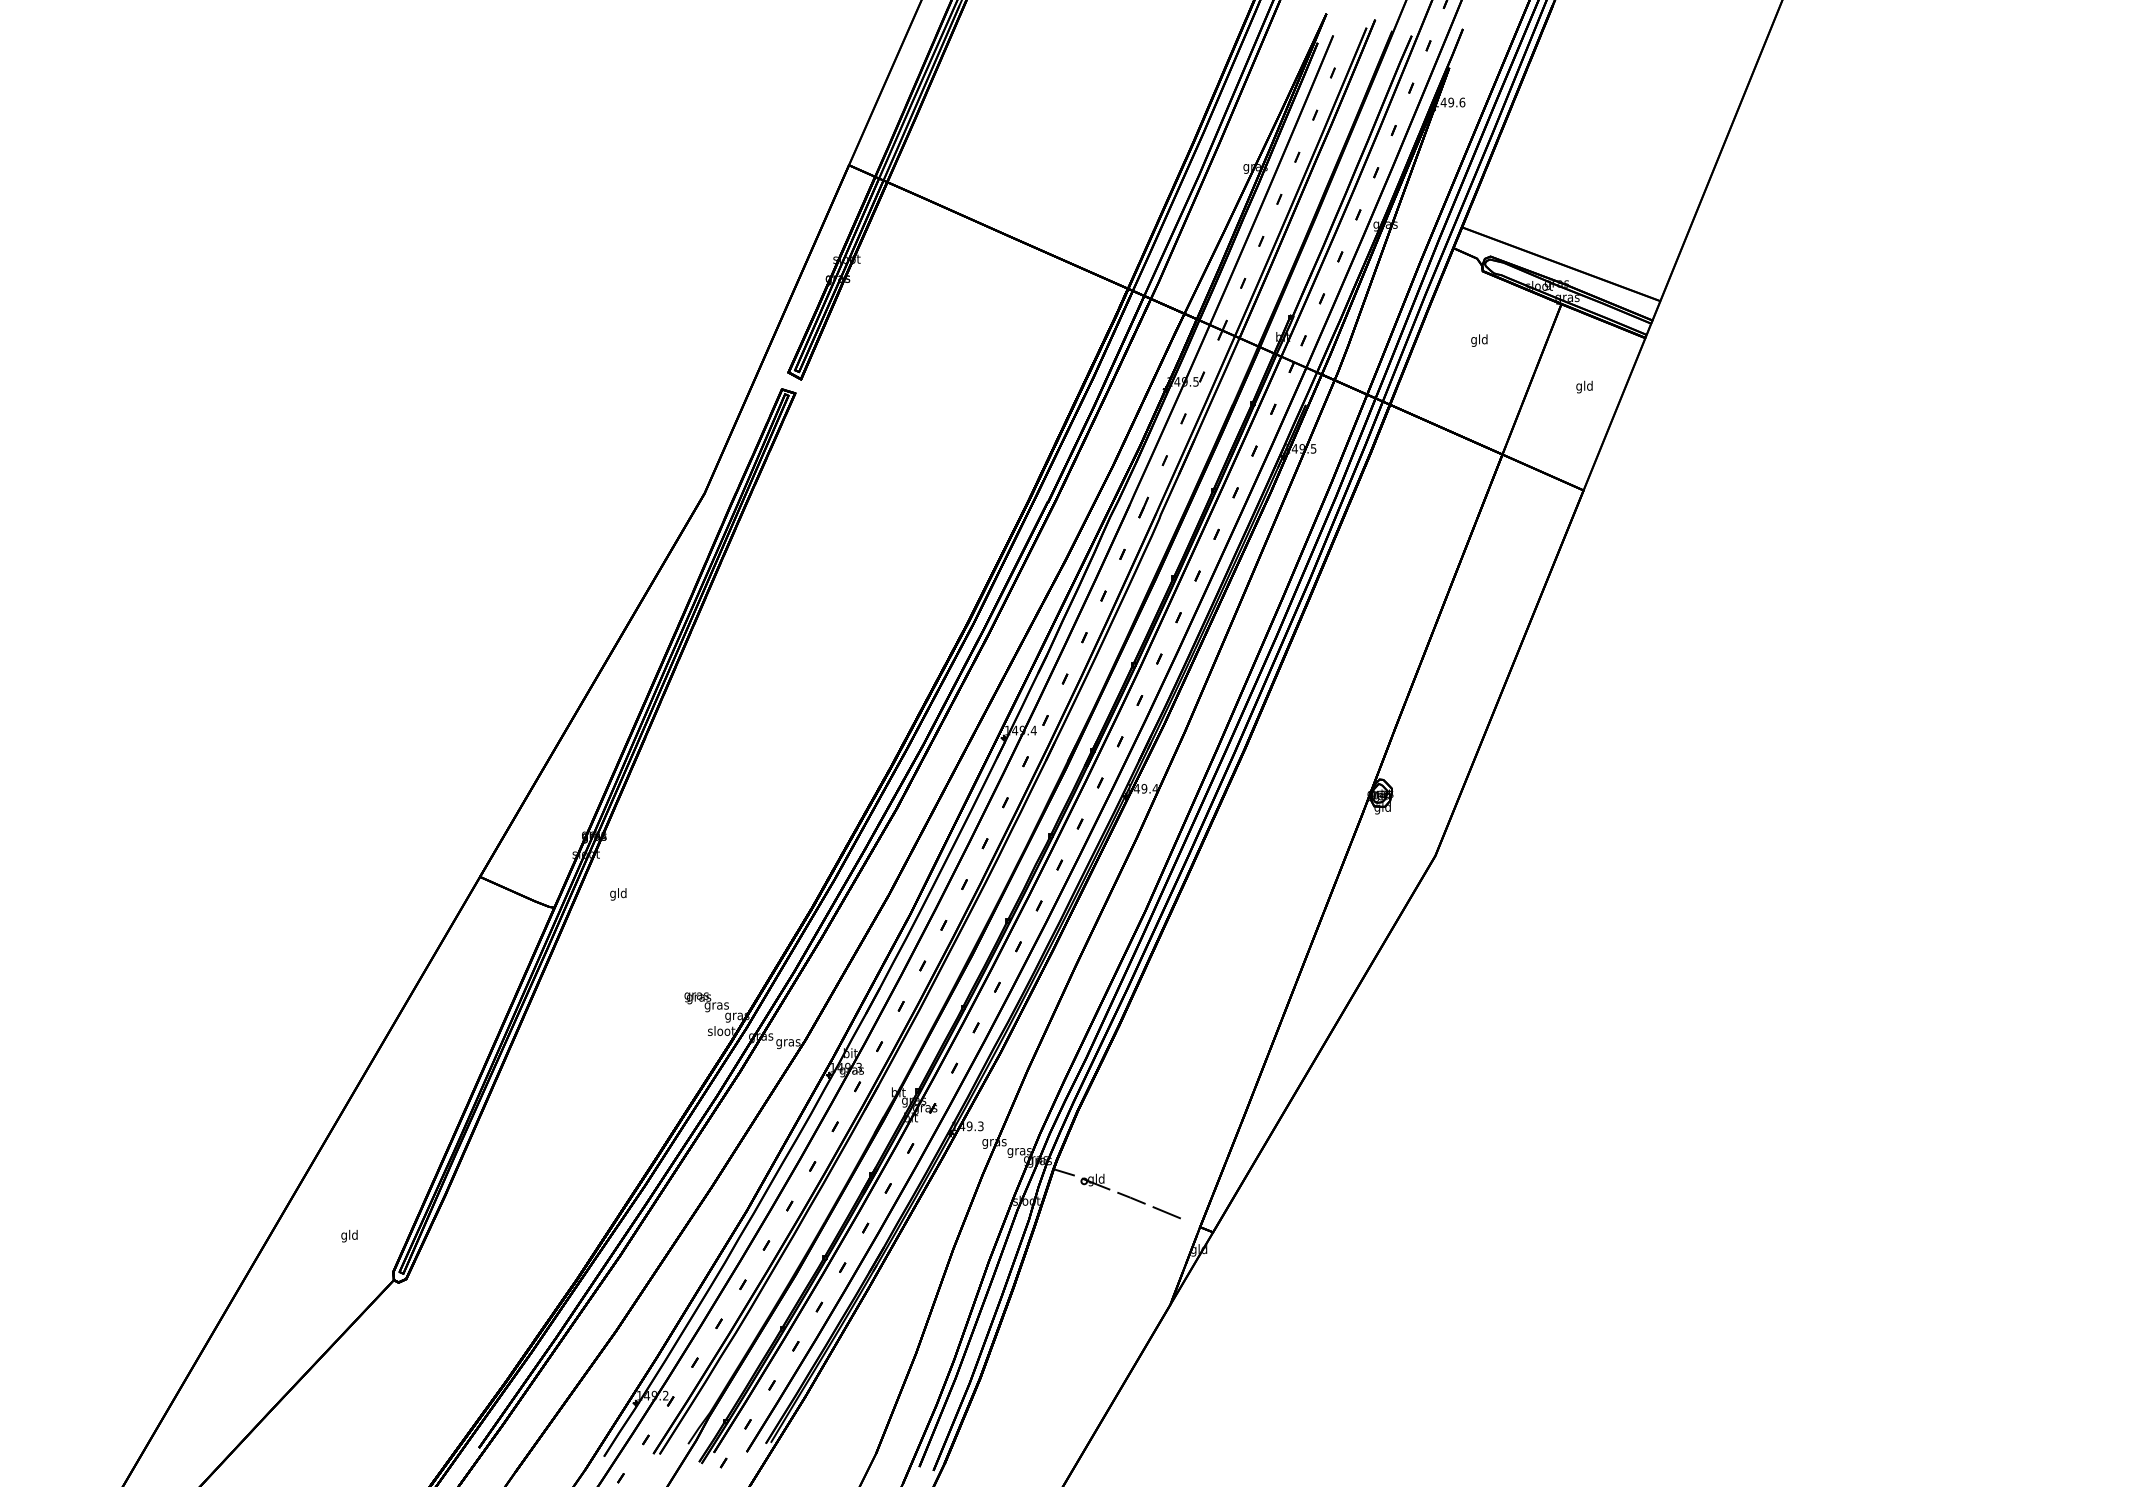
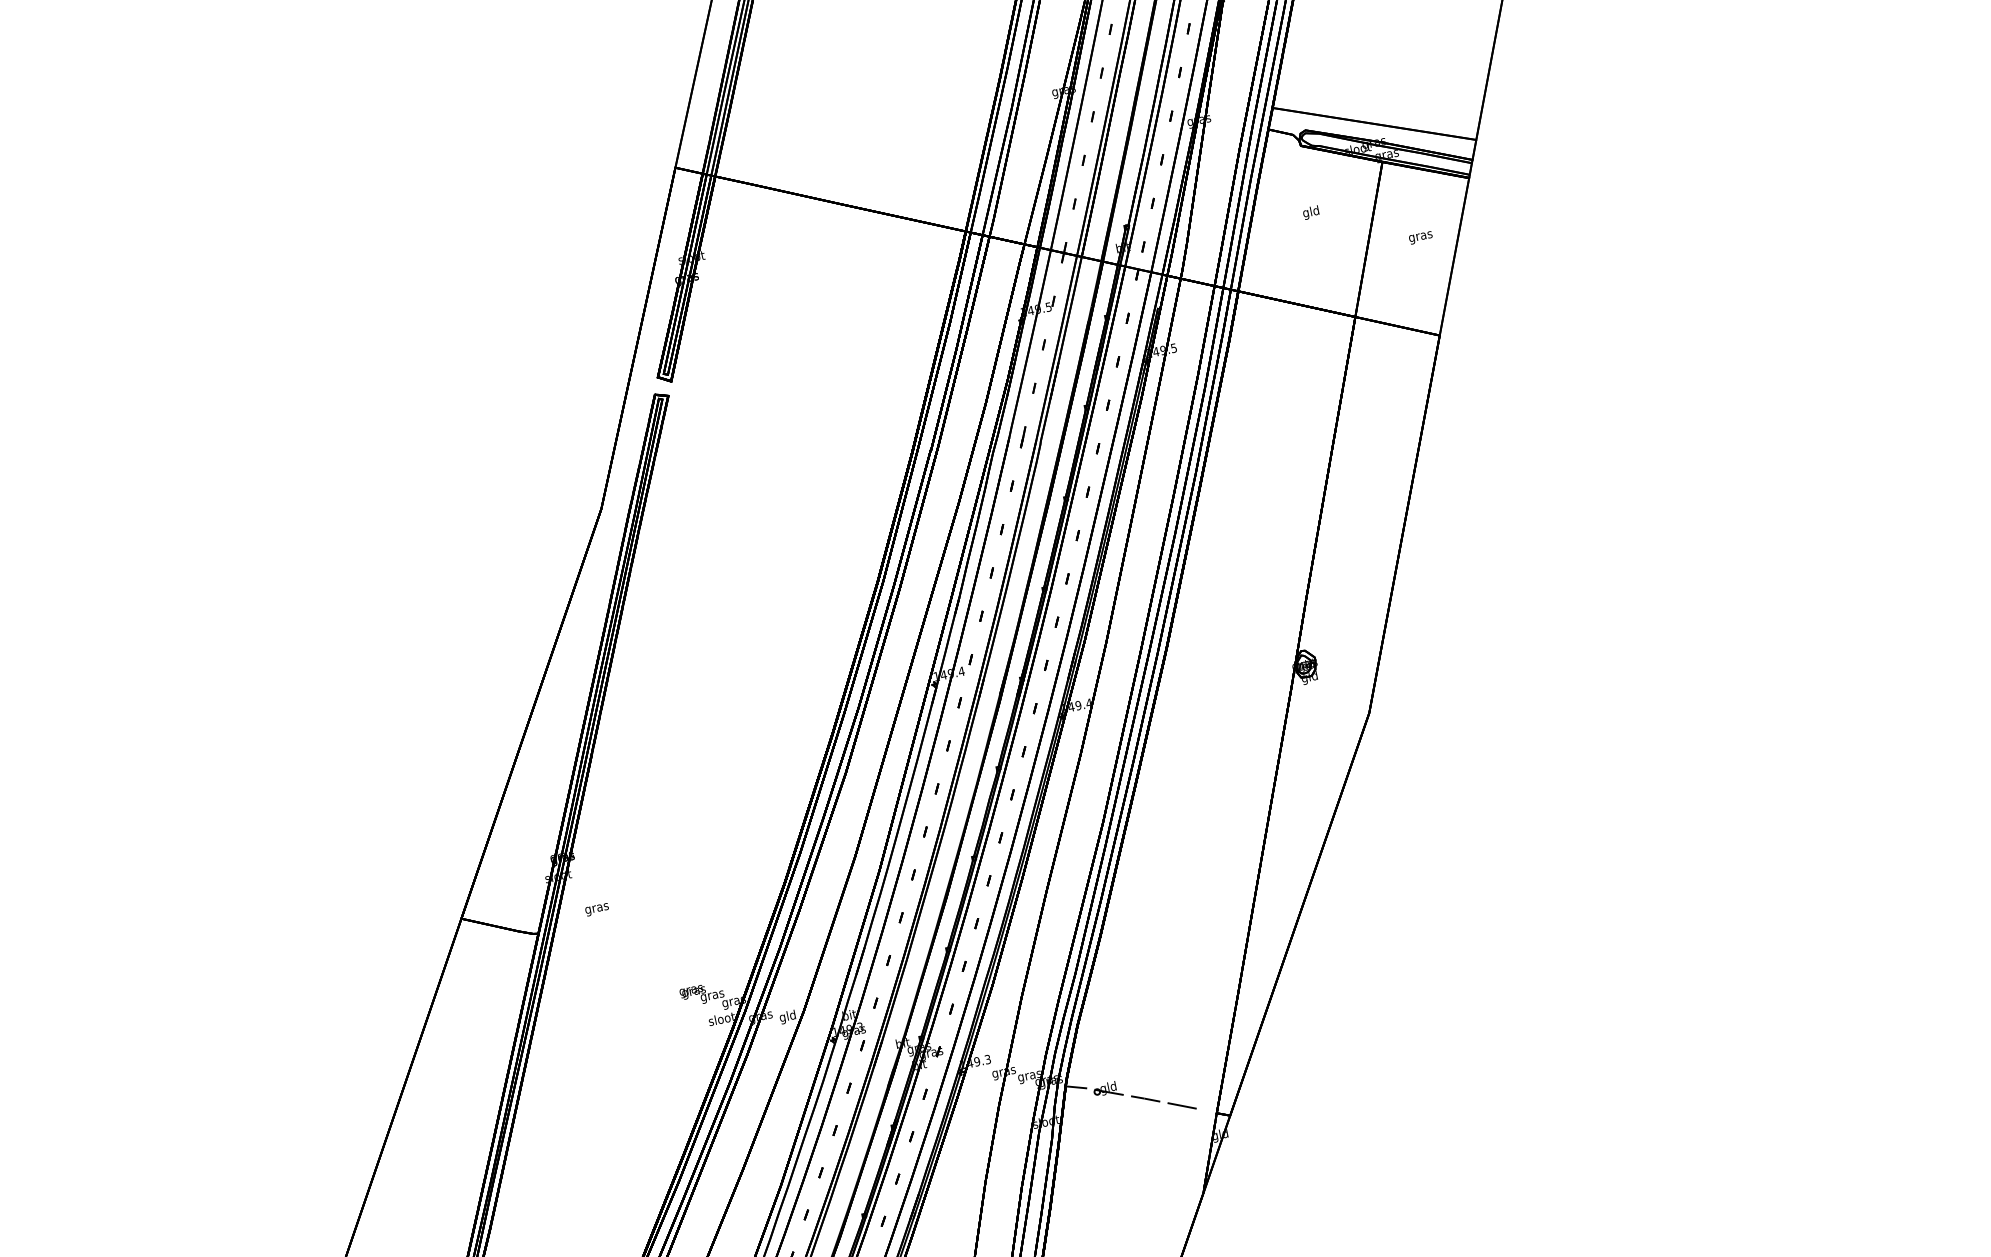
text: (1584, 386) -> (1420, 236), gld -> gras
text: (618, 894) -> (596, 908), gld -> gras
text: (788, 1042) -> (788, 1016), gras -> gld

